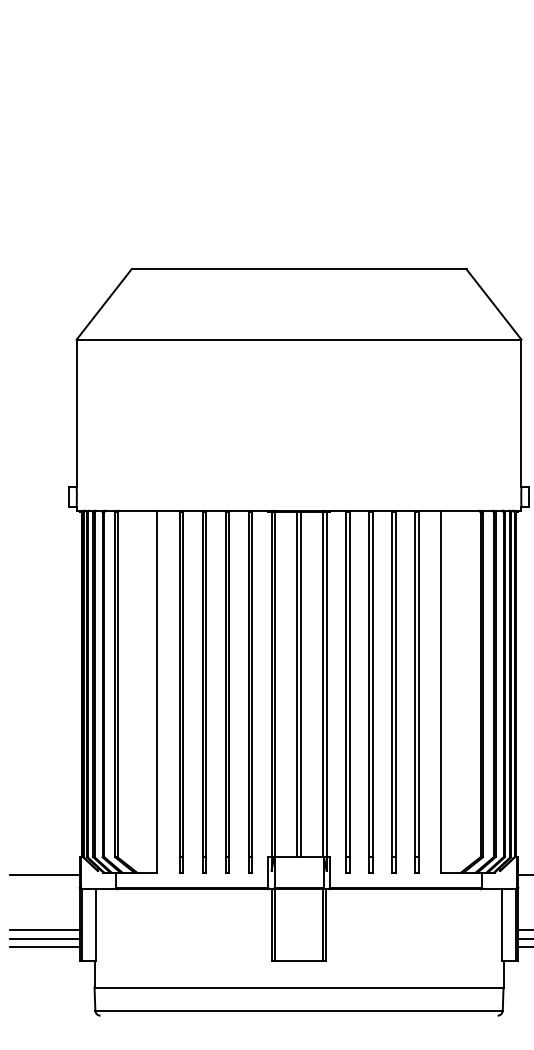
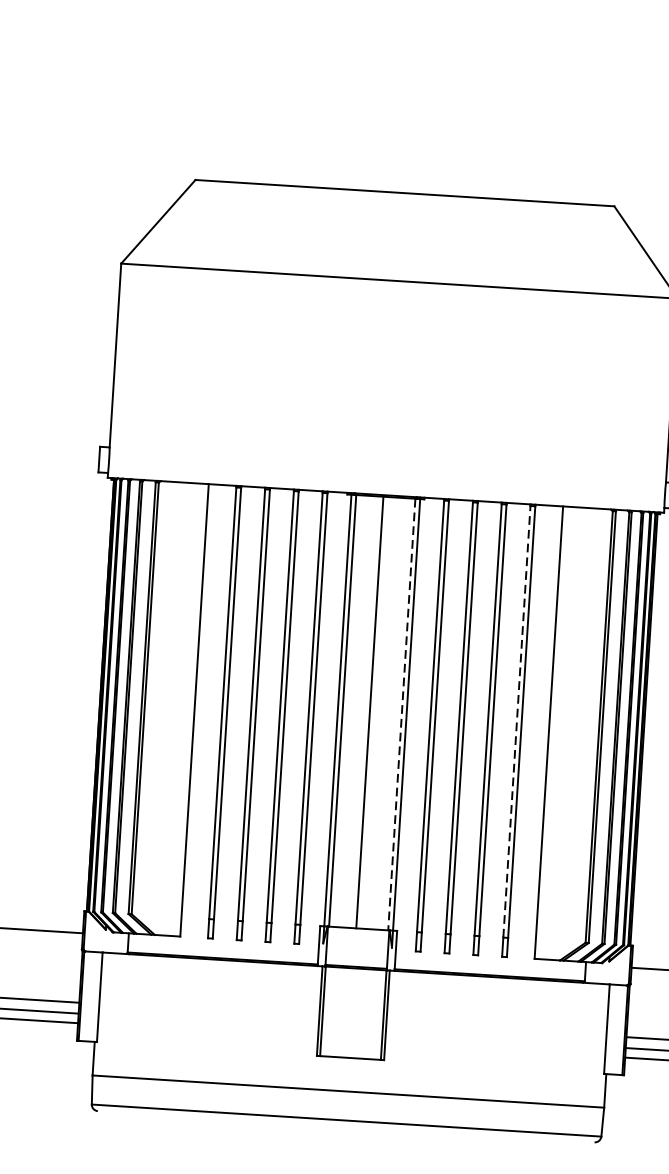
line: (300, 684) -> (374, 712), removed
line: (322, 684) -> (401, 714), solid -> dashed
line: (414, 684) -> (516, 721), solid -> dashed

